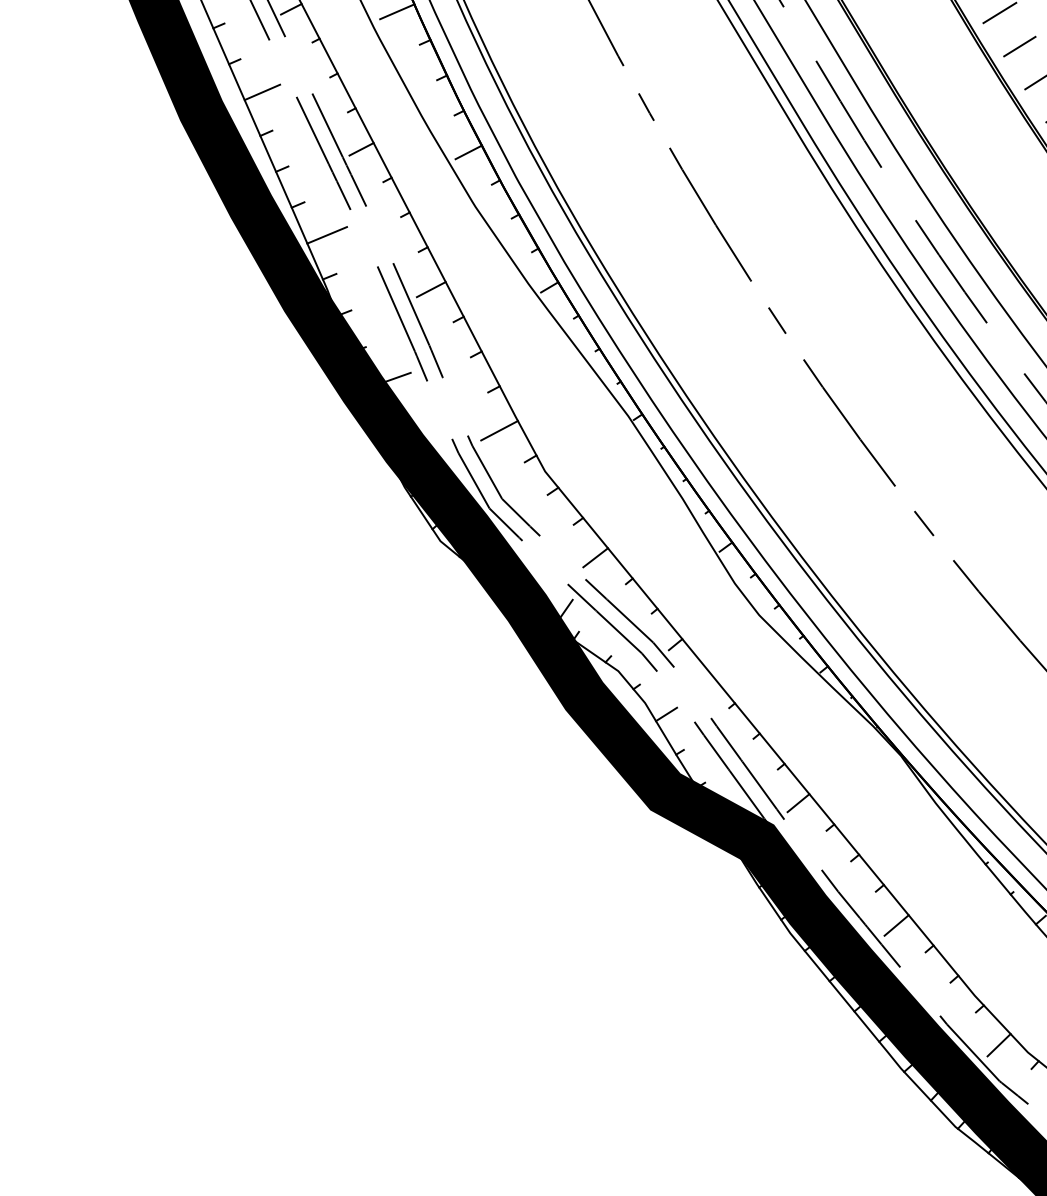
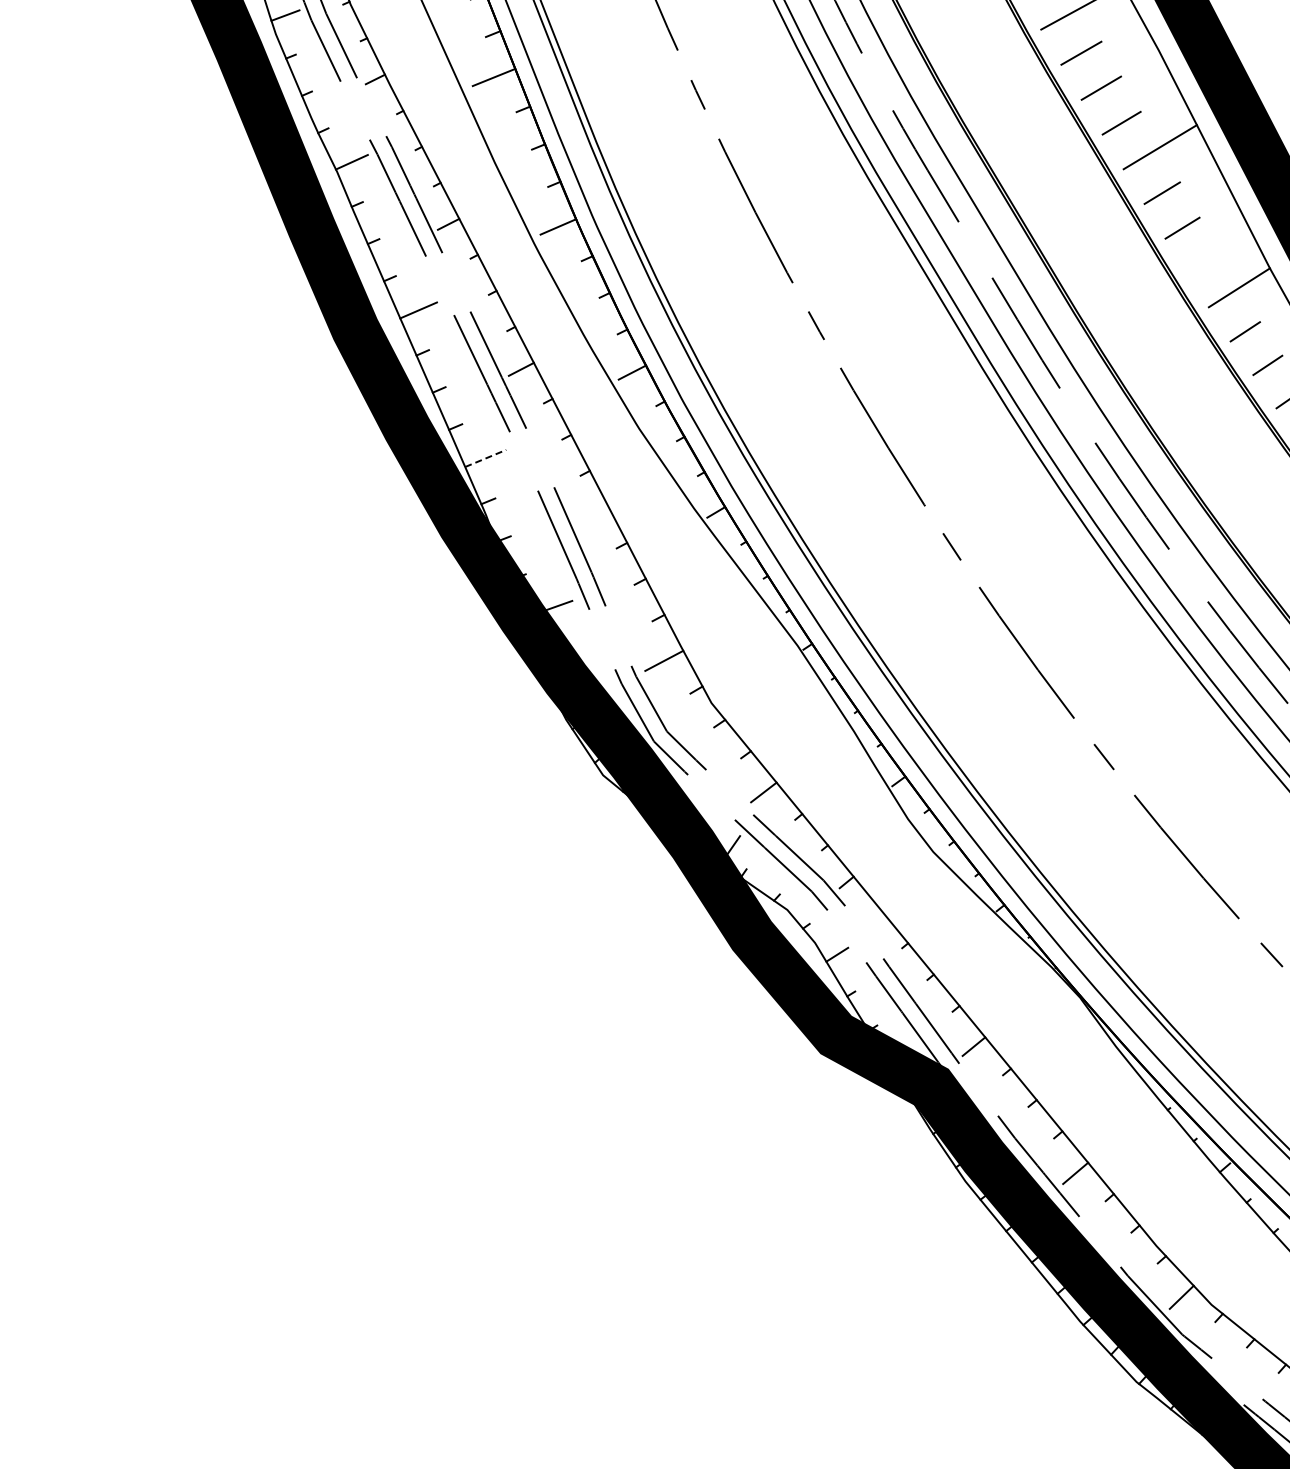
line: (1020, 46) -> (1203, 262), removed
line: (327, 235) -> (486, 458), solid -> dashed
line: (431, 289) -> (593, 514), removed

